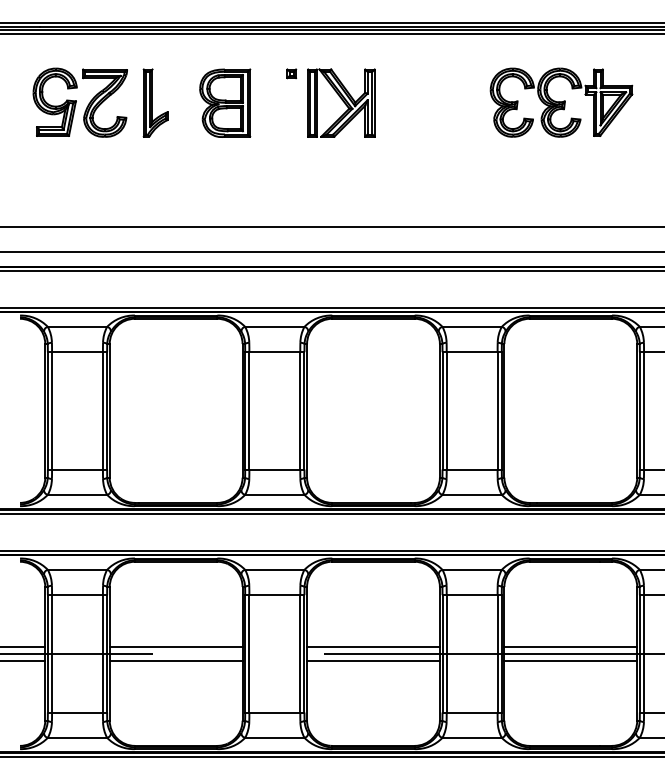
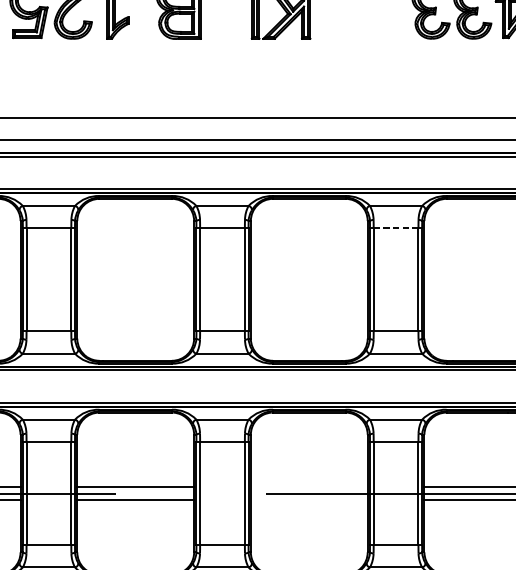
line: (472, 352) -> (396, 228), solid -> dashed
line: (373, 646) -> (309, 487), removed
line: (373, 660) -> (309, 499), removed

